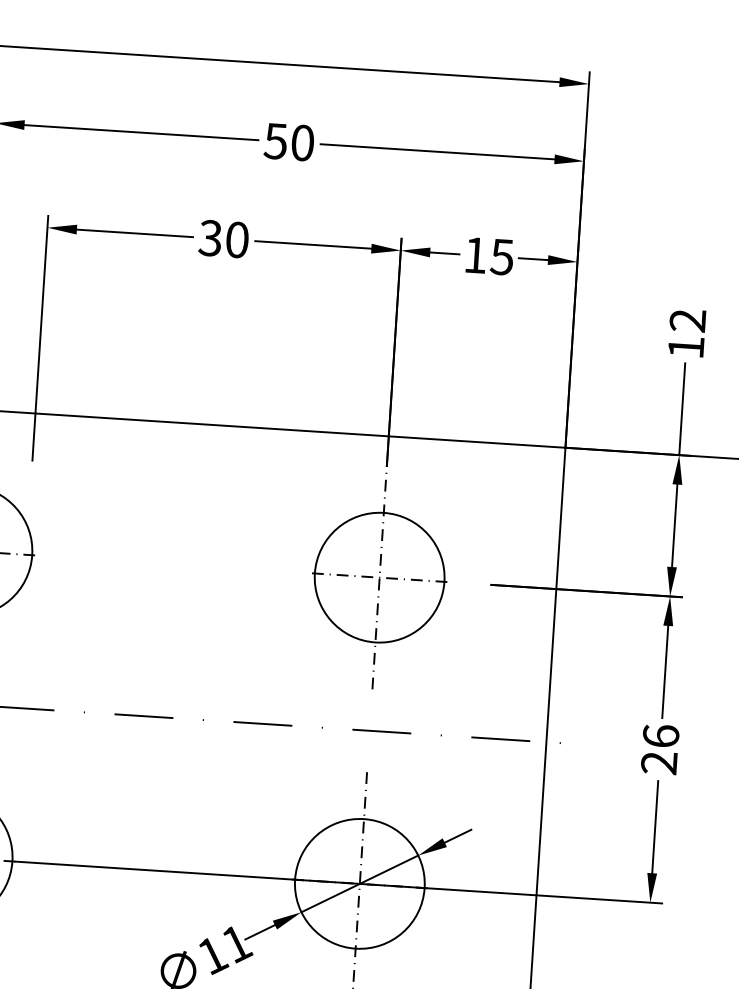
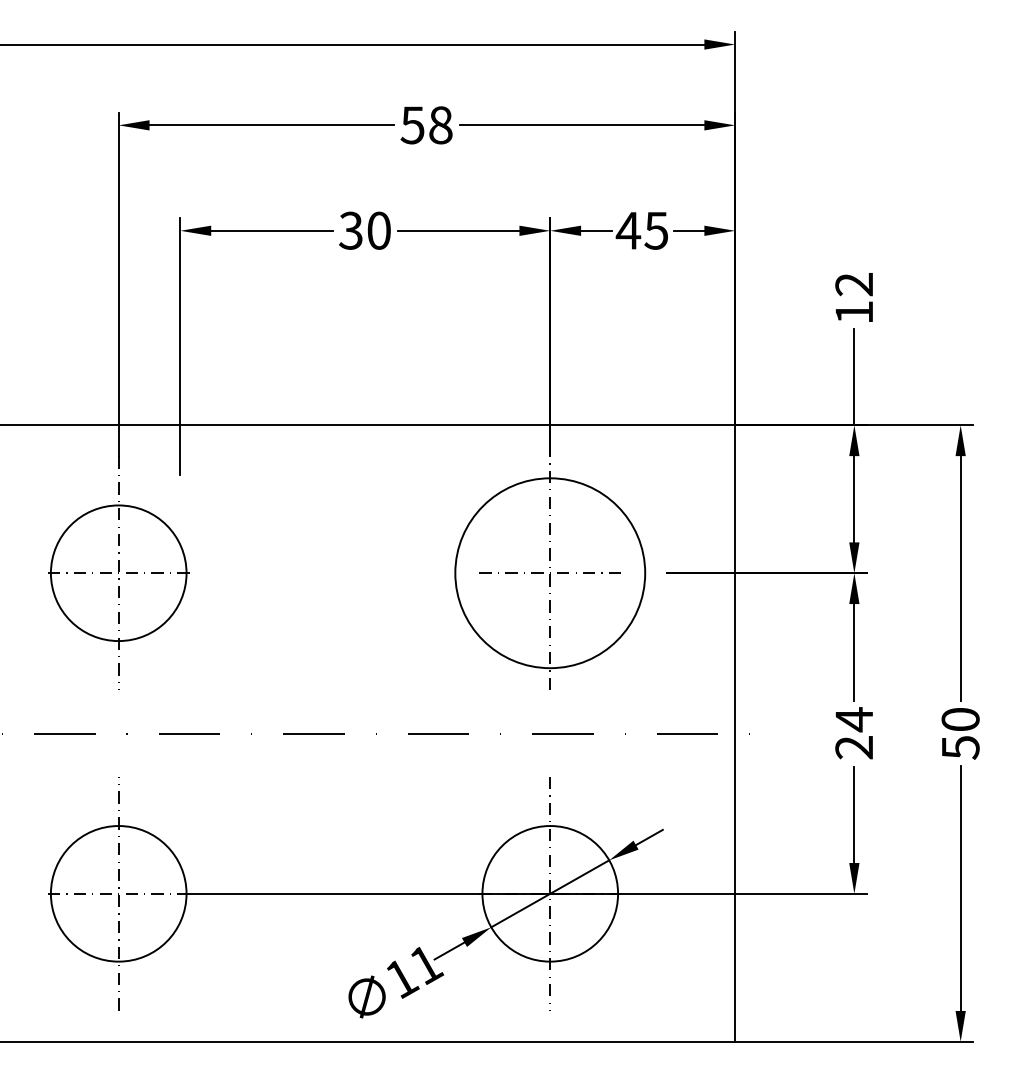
text: (302, 143) -> (440, 125), 50 -> 58
text: (475, 255) -> (628, 230), 15 -> 45
circle: (379, 577) -> (550, 573), size x1.4
text: (661, 736) -> (854, 719), 26 -> 24

